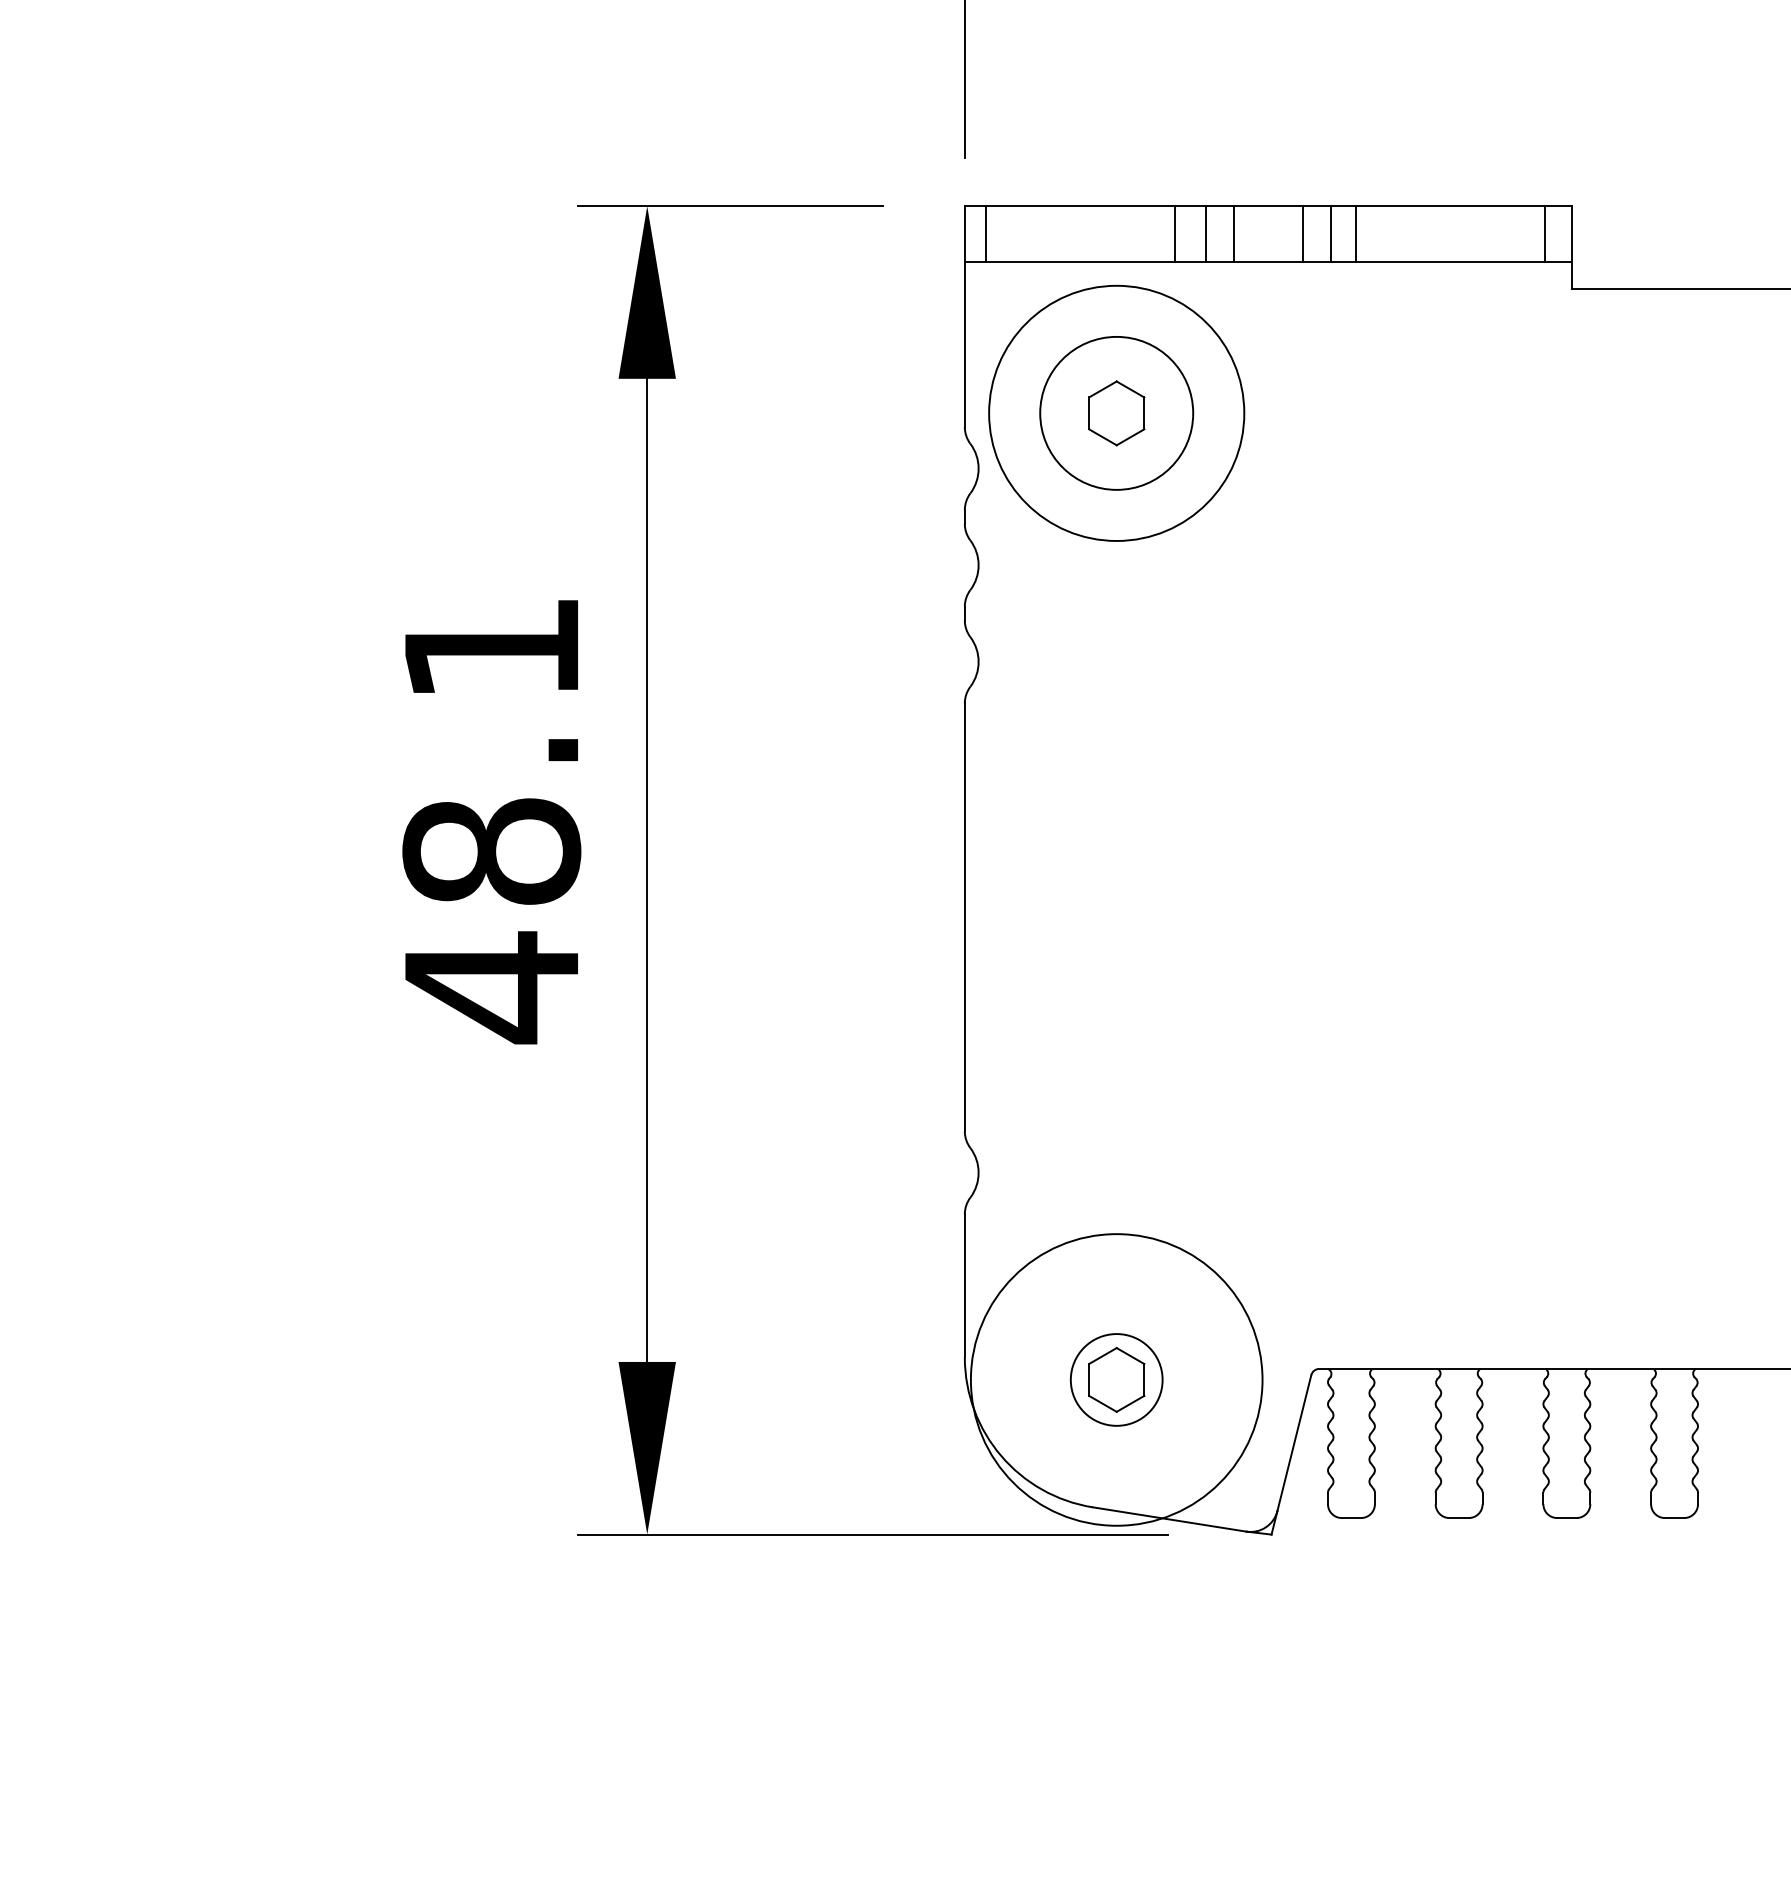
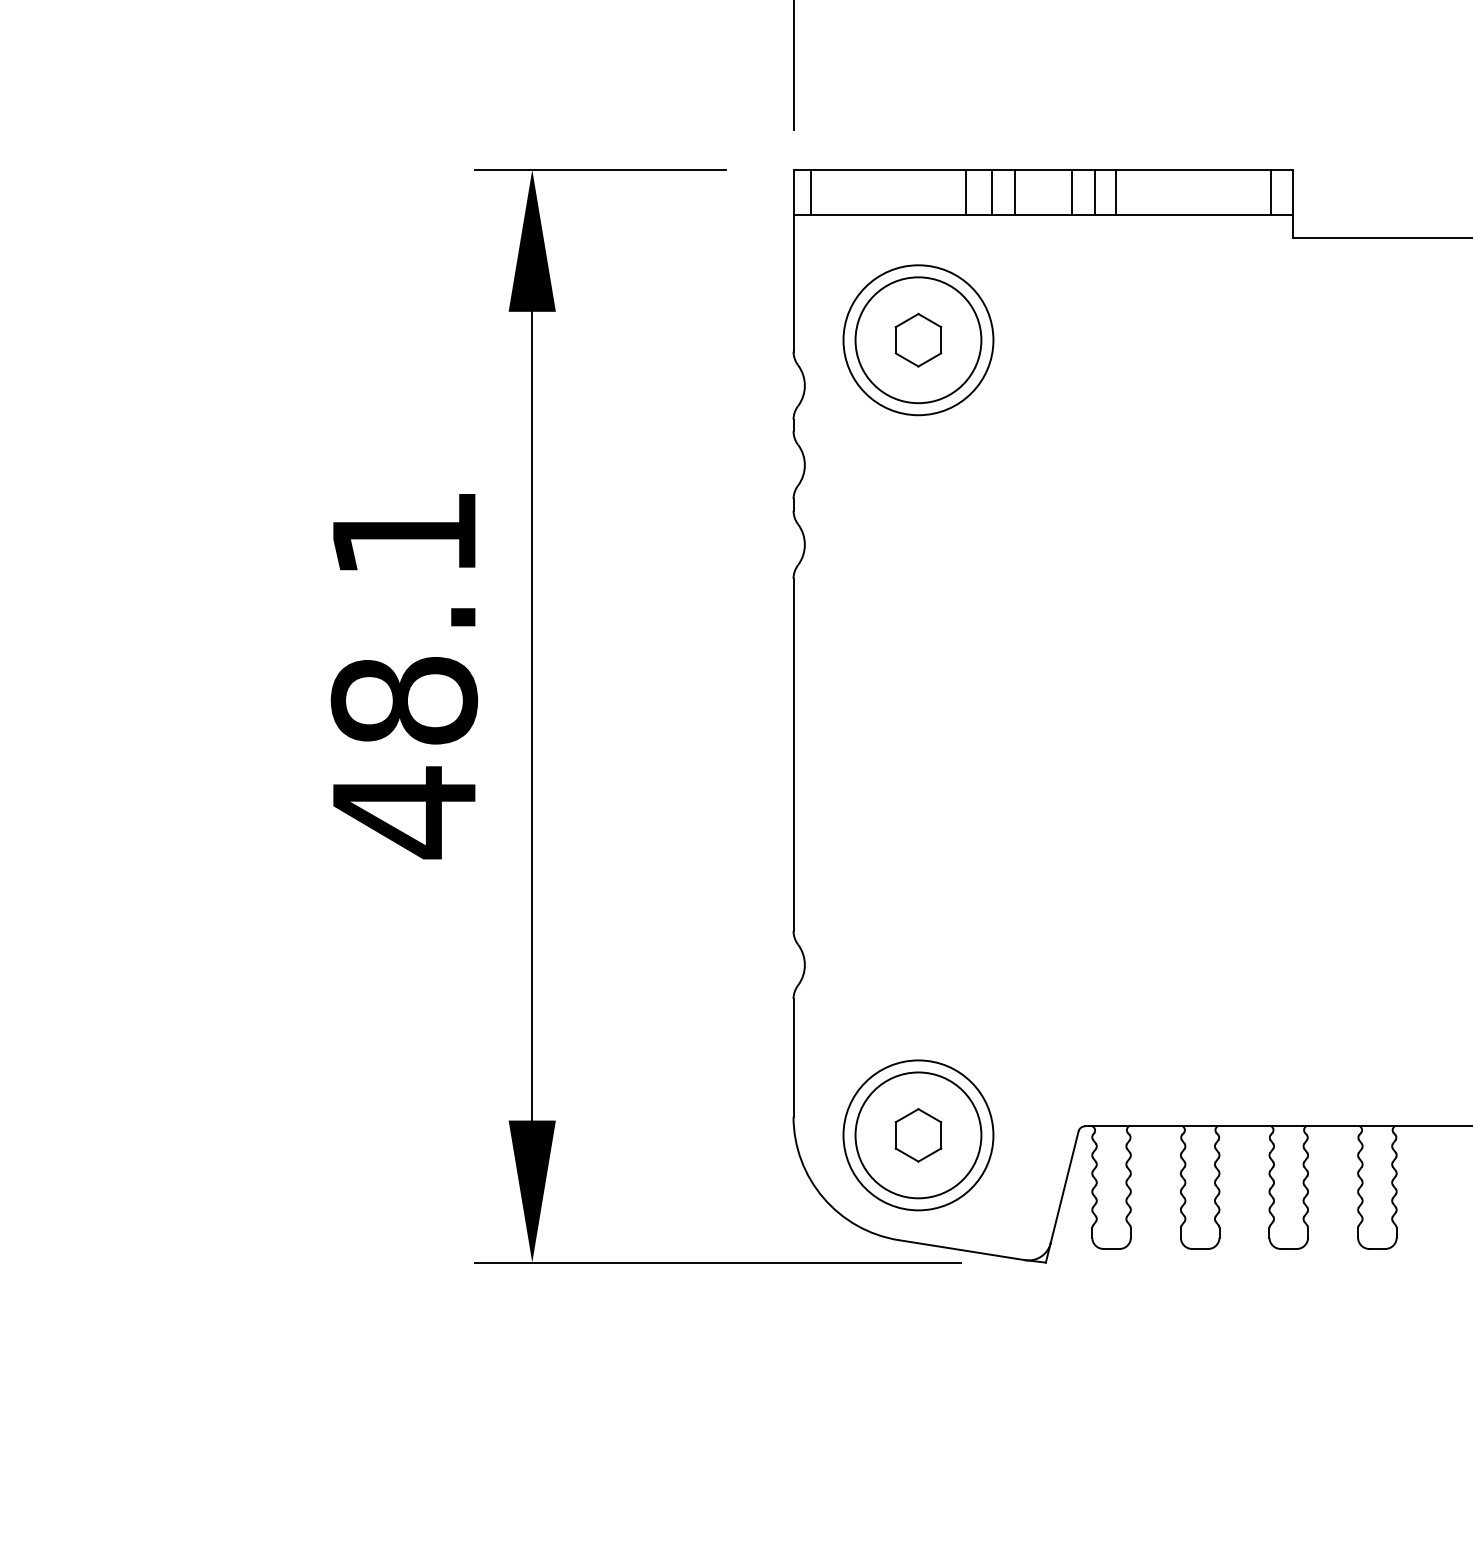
circle: (1116, 413) -> (918, 340), size x0.71
circle: (1116, 1380) -> (918, 1135), size x0.62
circle: (1116, 1380) -> (918, 1135), size x1.67

